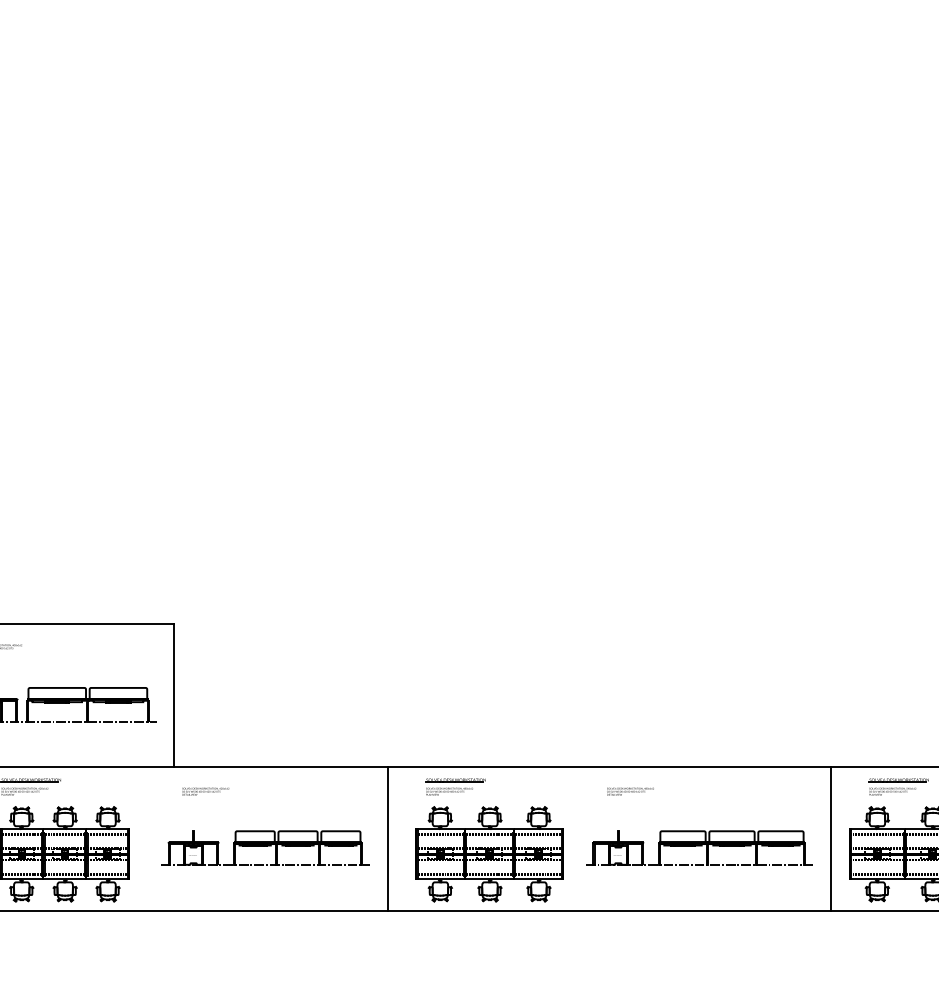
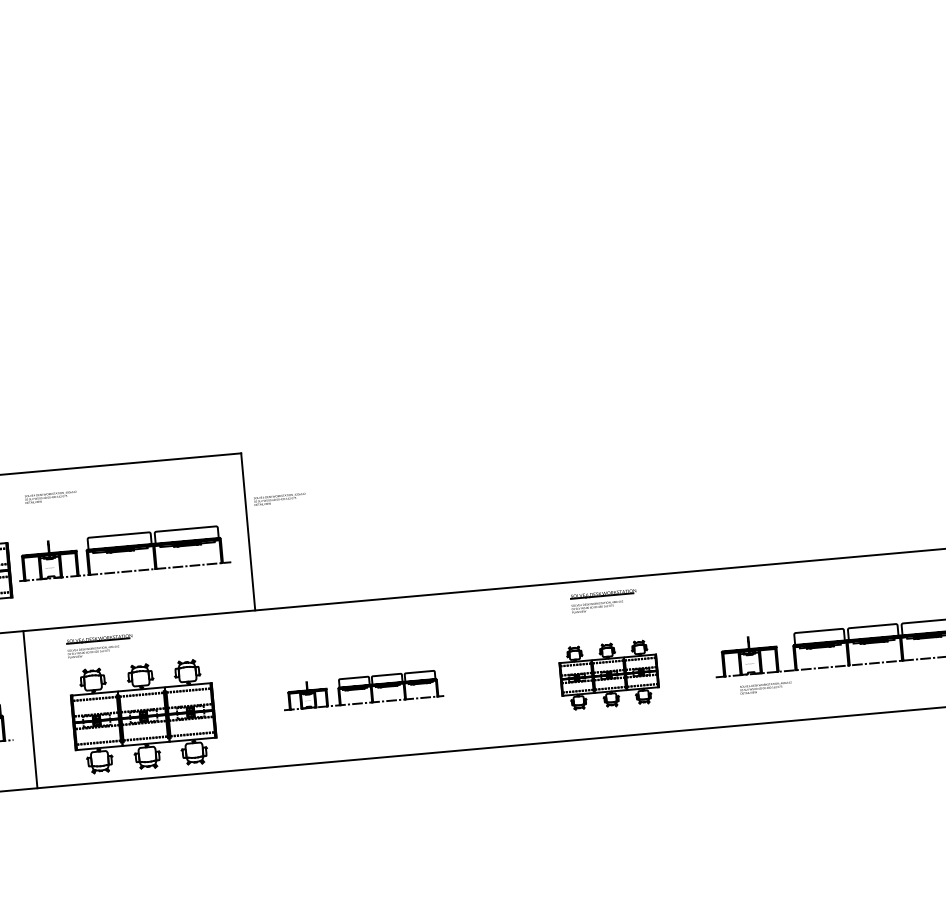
part: (455, 786) -> (603, 600), moved
text: (205, 791) -> (279, 499), moved
text: (630, 791) -> (766, 687), moved
line: (387, 838) -> (495, 667), removed
part: (265, 847) -> (362, 689), size x0.7
part: (489, 854) -> (609, 675), size x0.6

